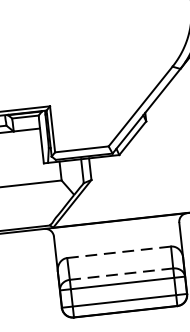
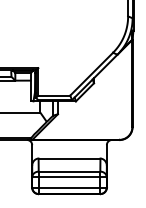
line: (119, 252) -> (69, 158), dashed -> solid
line: (121, 273) -> (69, 171), dashed -> solid

